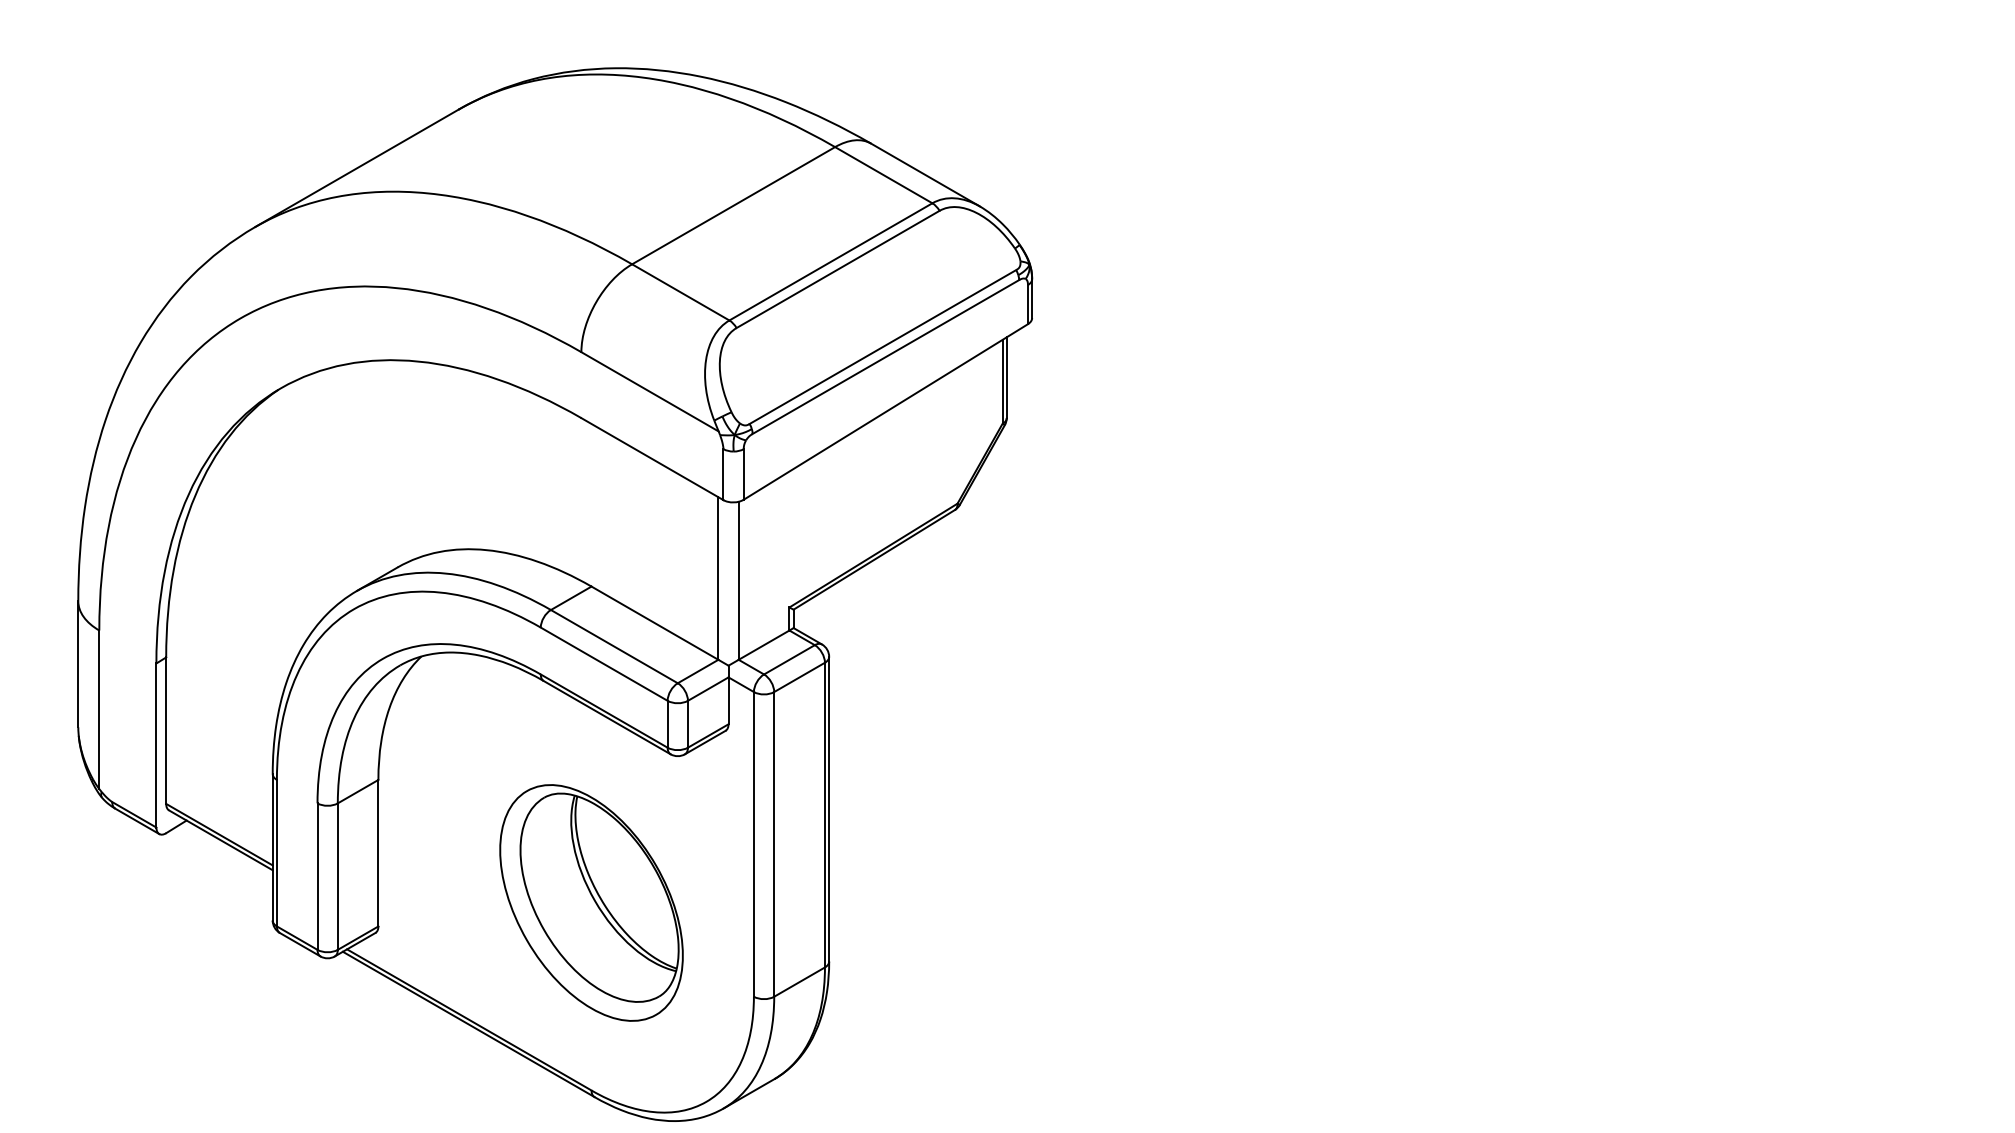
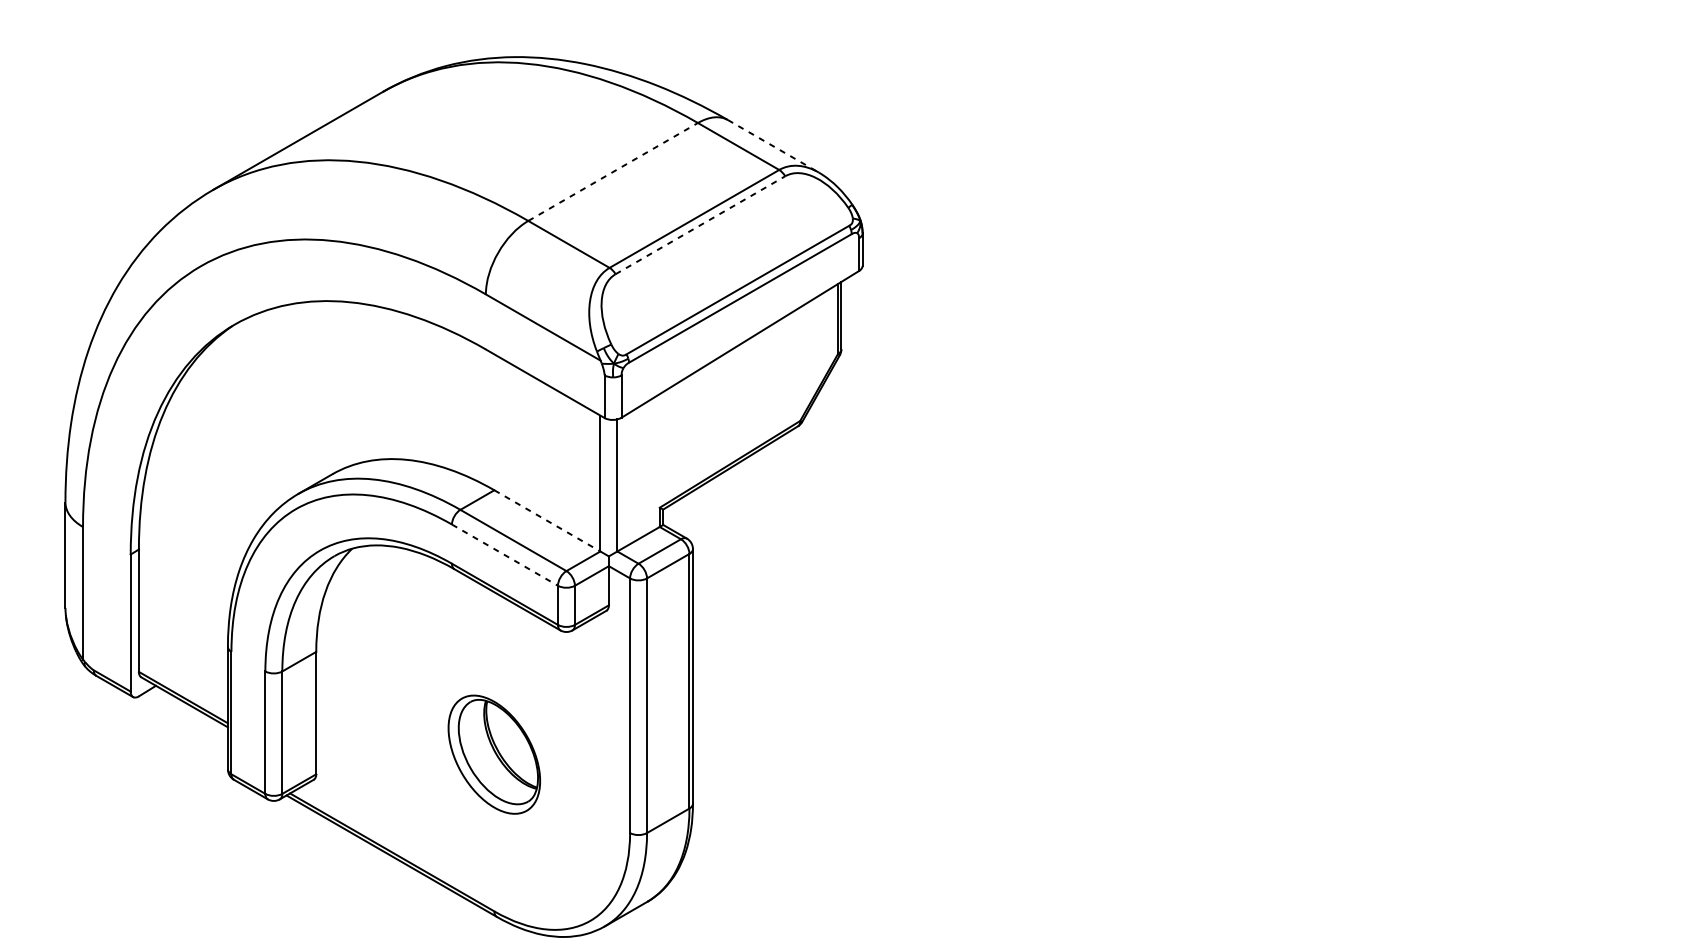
line: (926, 175) -> (774, 146), solid -> dashed
line: (734, 205) -> (613, 171), solid -> dashed
line: (838, 269) -> (700, 225), solid -> dashed
line: (655, 623) -> (547, 521), solid -> dashed
line: (604, 664) -> (505, 555), solid -> dashed
part: (591, 902) -> (494, 754), size x0.6

